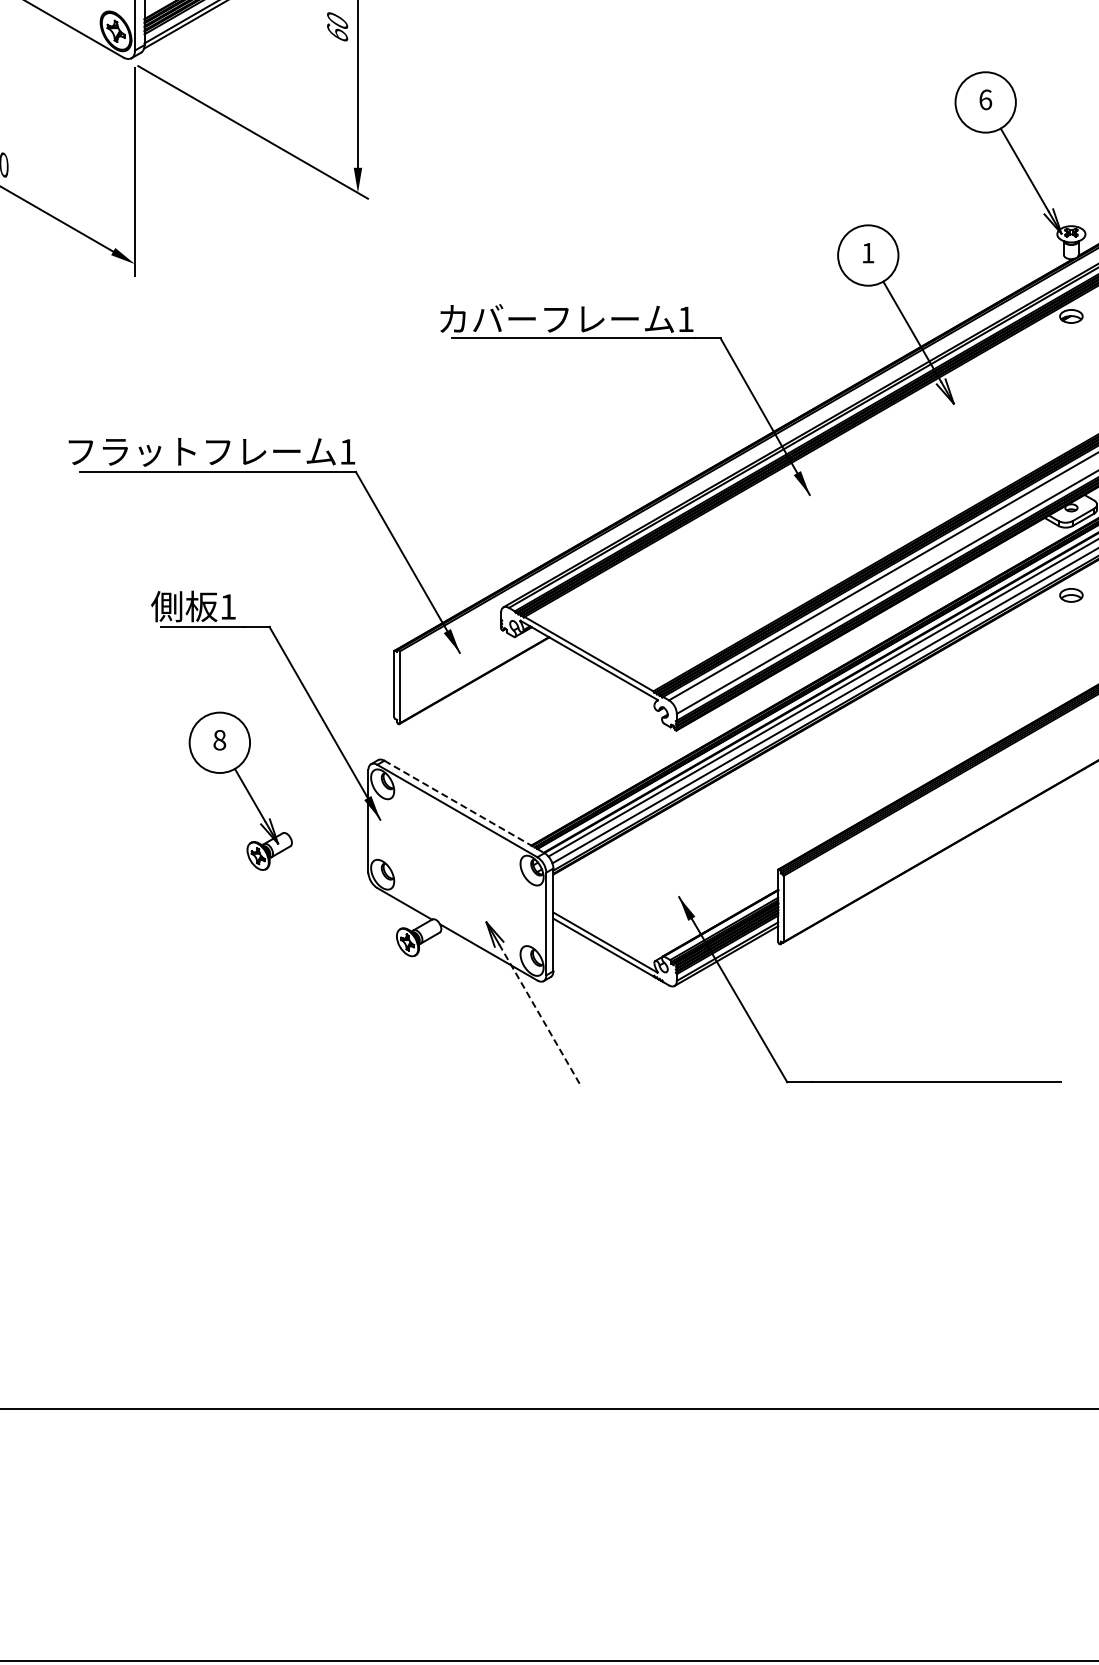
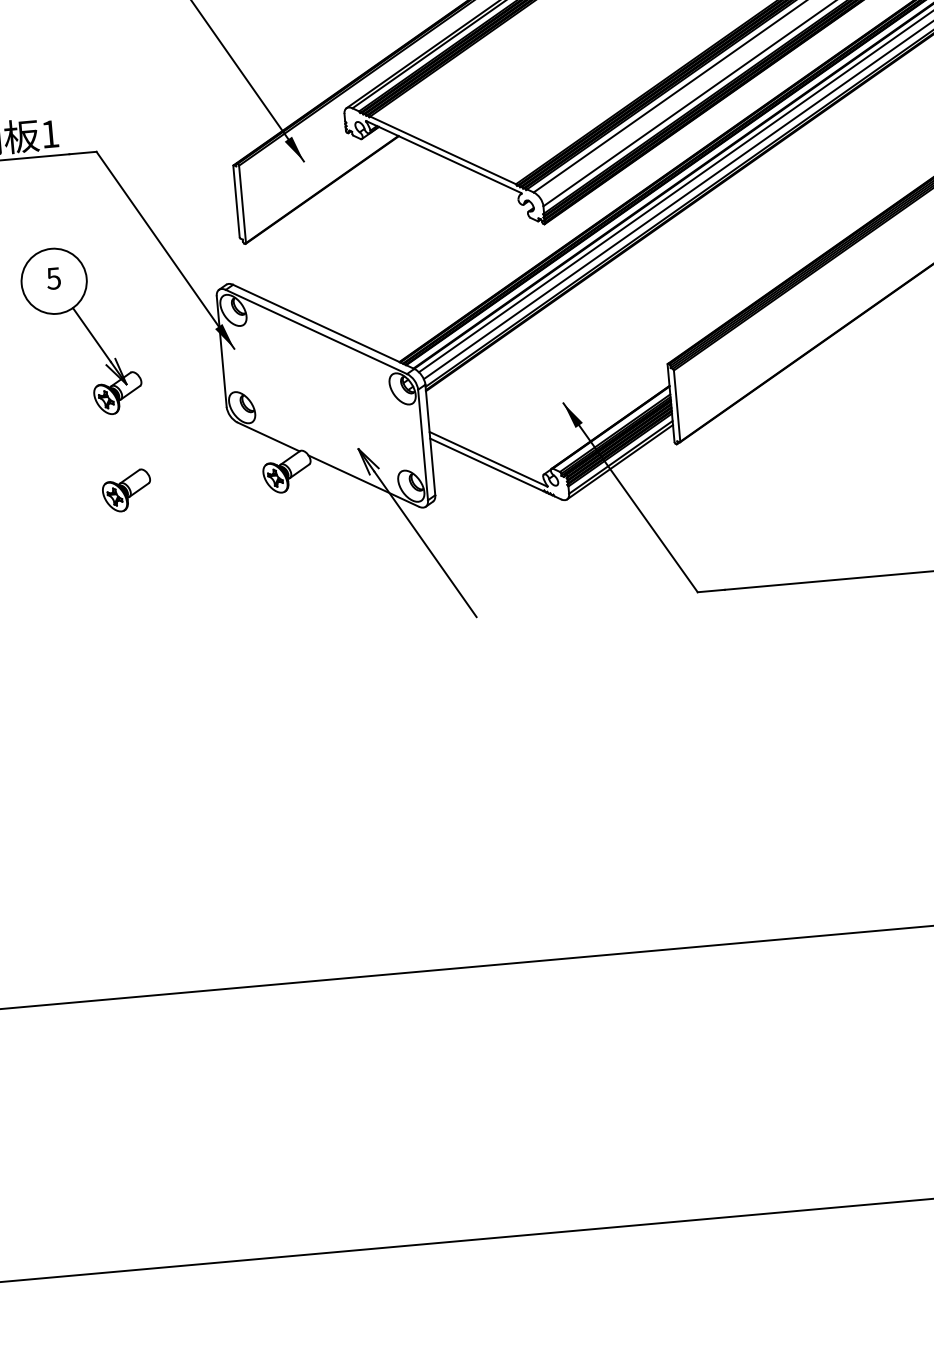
text: (219, 740) -> (53, 278), 8 -> 5
line: (464, 807) -> (323, 327), dashed -> solid
part: (269, 941) -> (126, 490), added
line: (540, 1016) -> (425, 545), dashed -> solid

